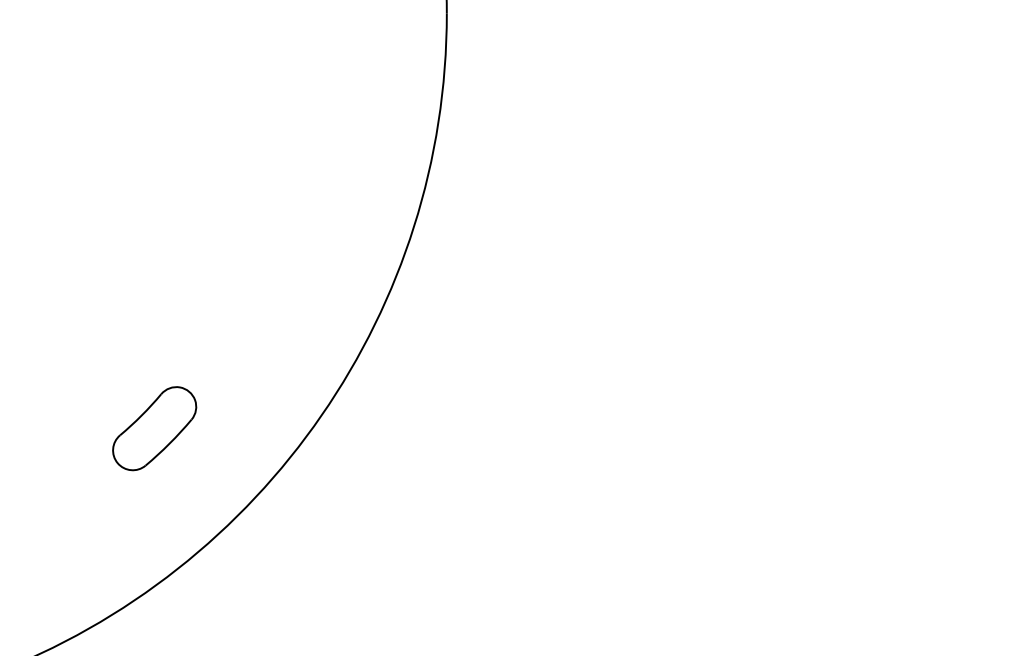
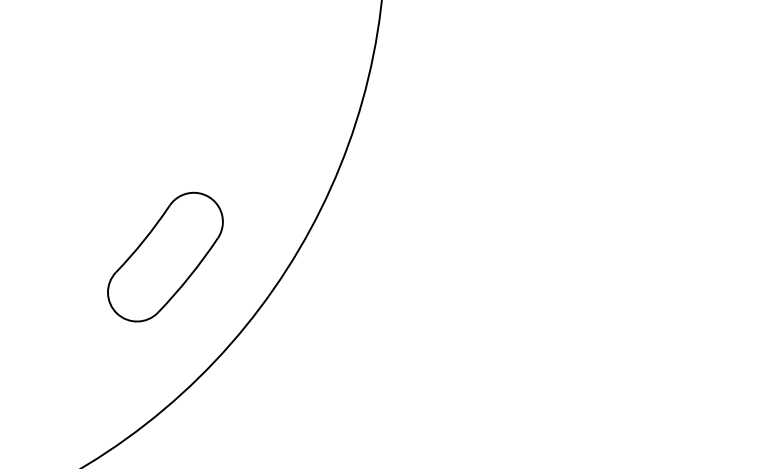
part: (154, 428) -> (165, 256), size x1.67

